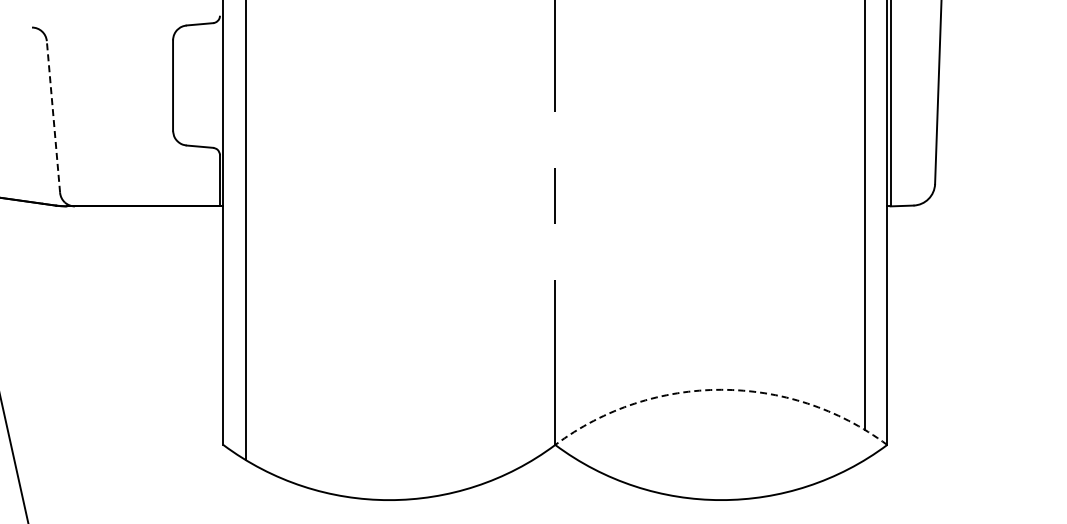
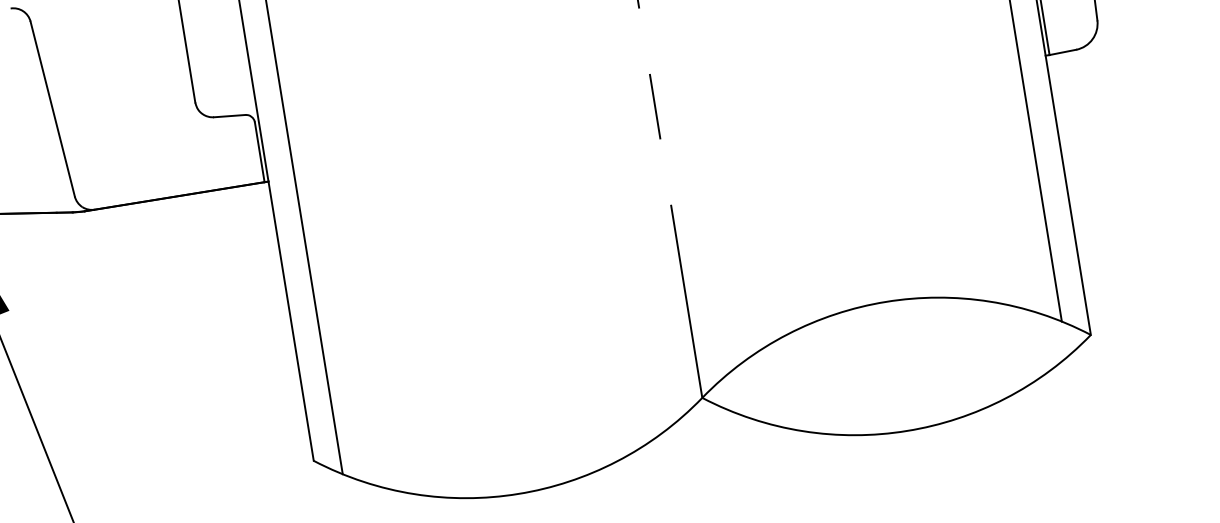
line: (53, 116) -> (52, 108), dashed -> solid
arc: (721, 389) -> (886, 301), dashed -> solid

